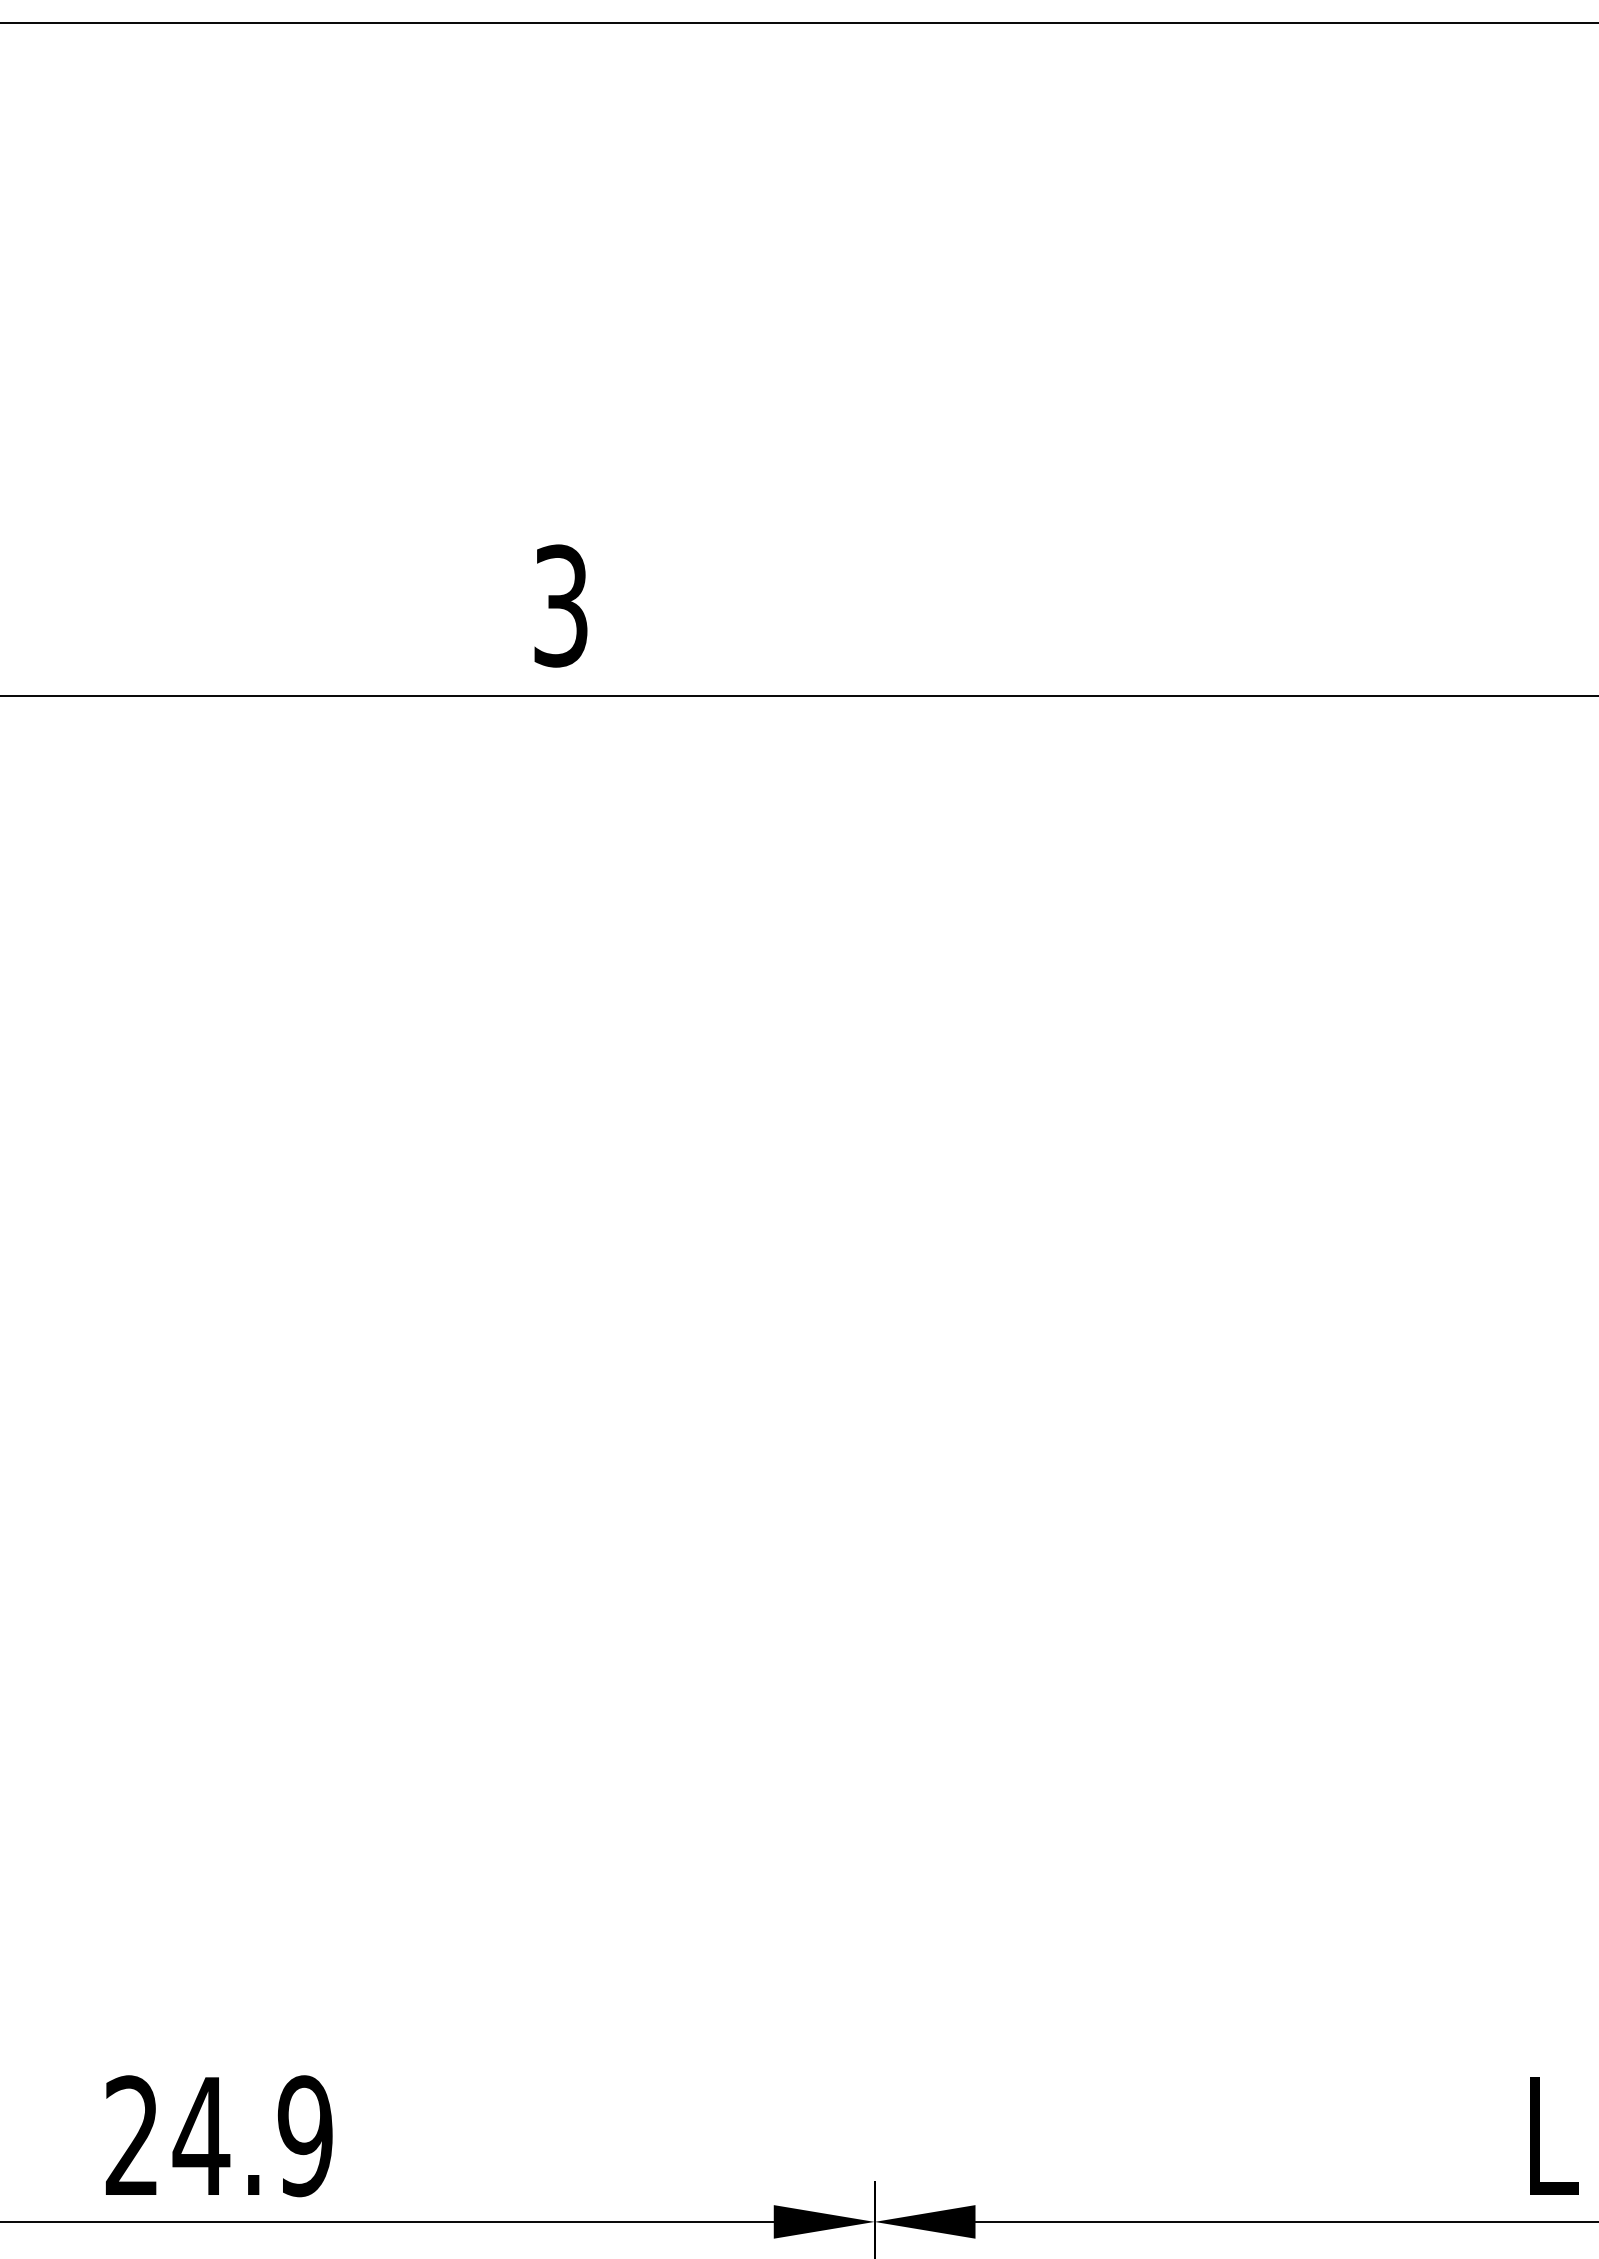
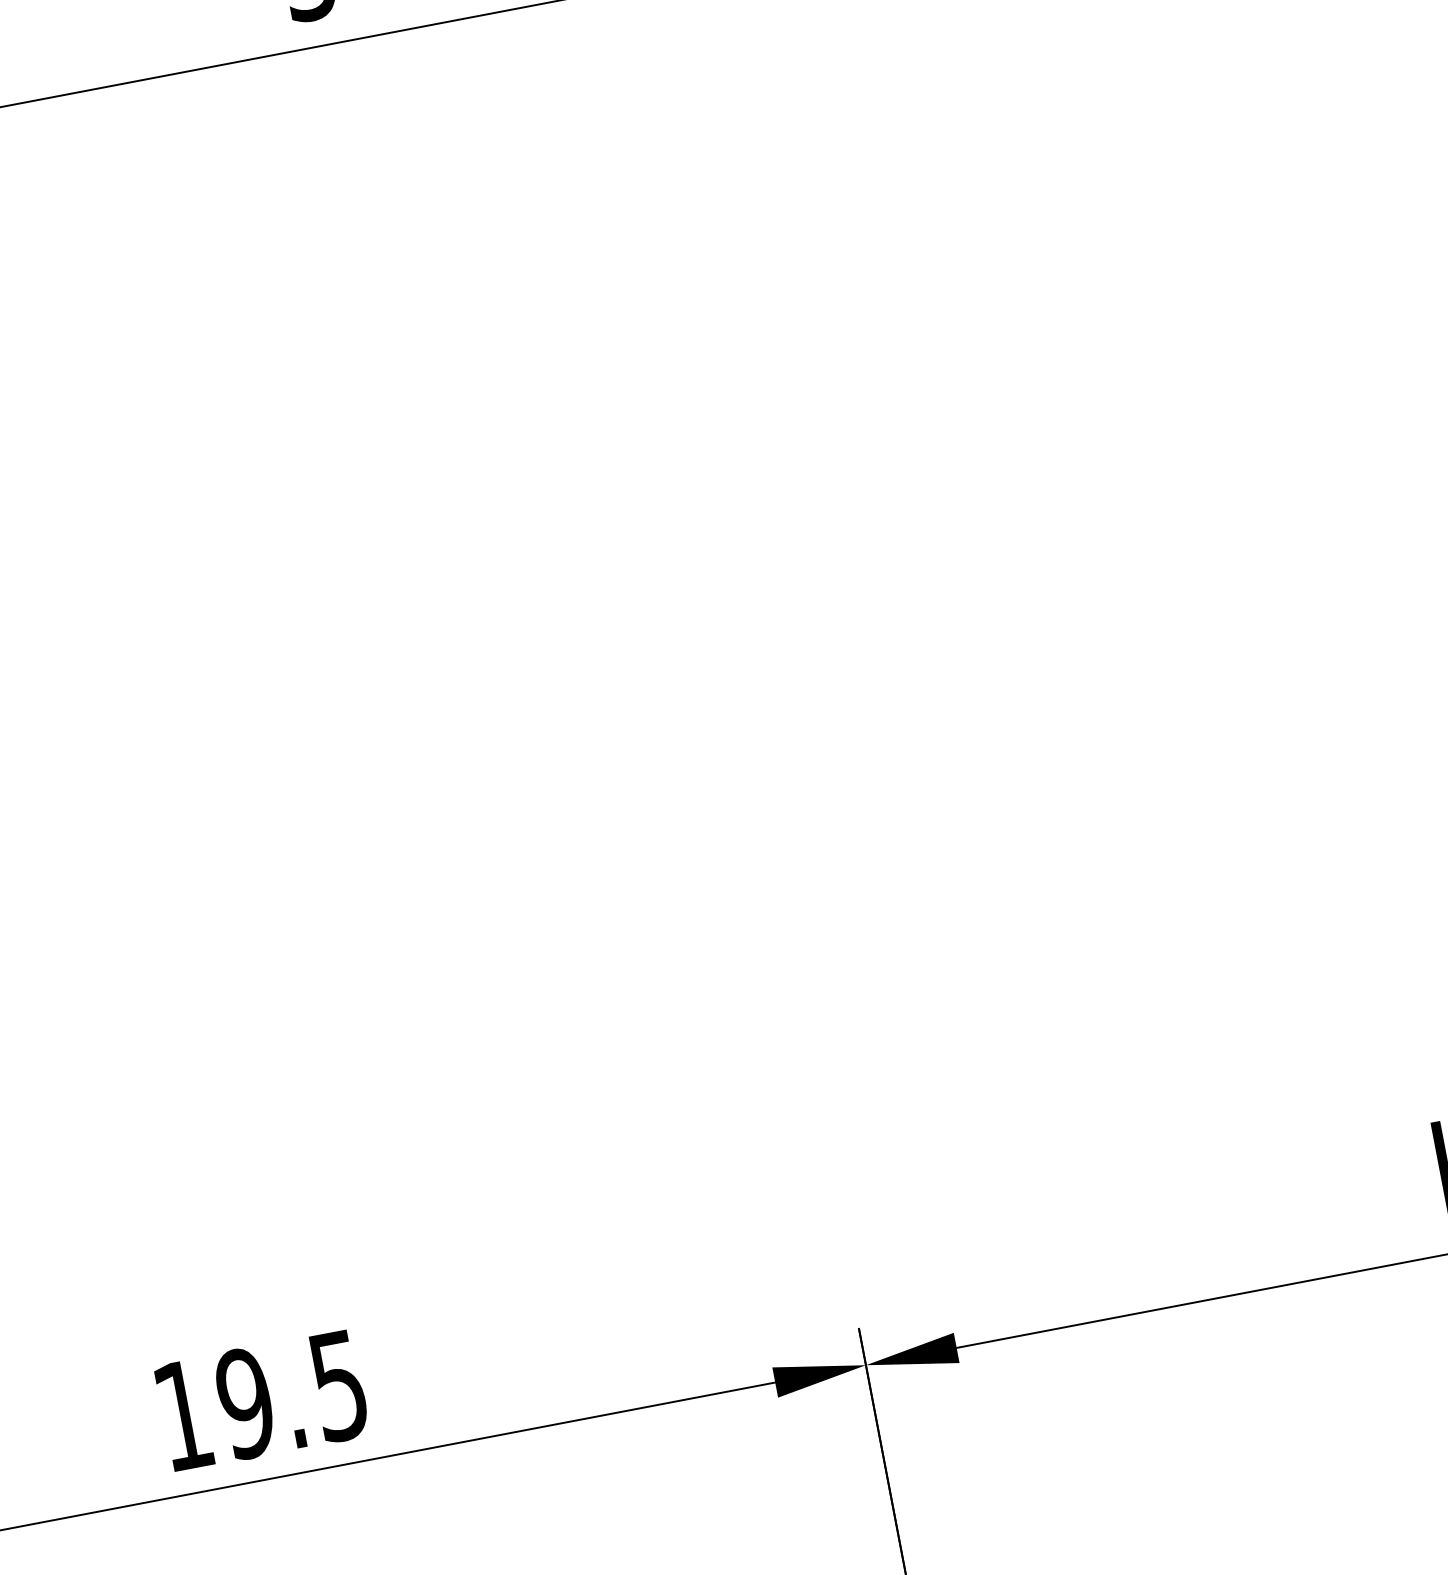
text: (218, 2136) -> (260, 1401), 24.9 -> 19.5

